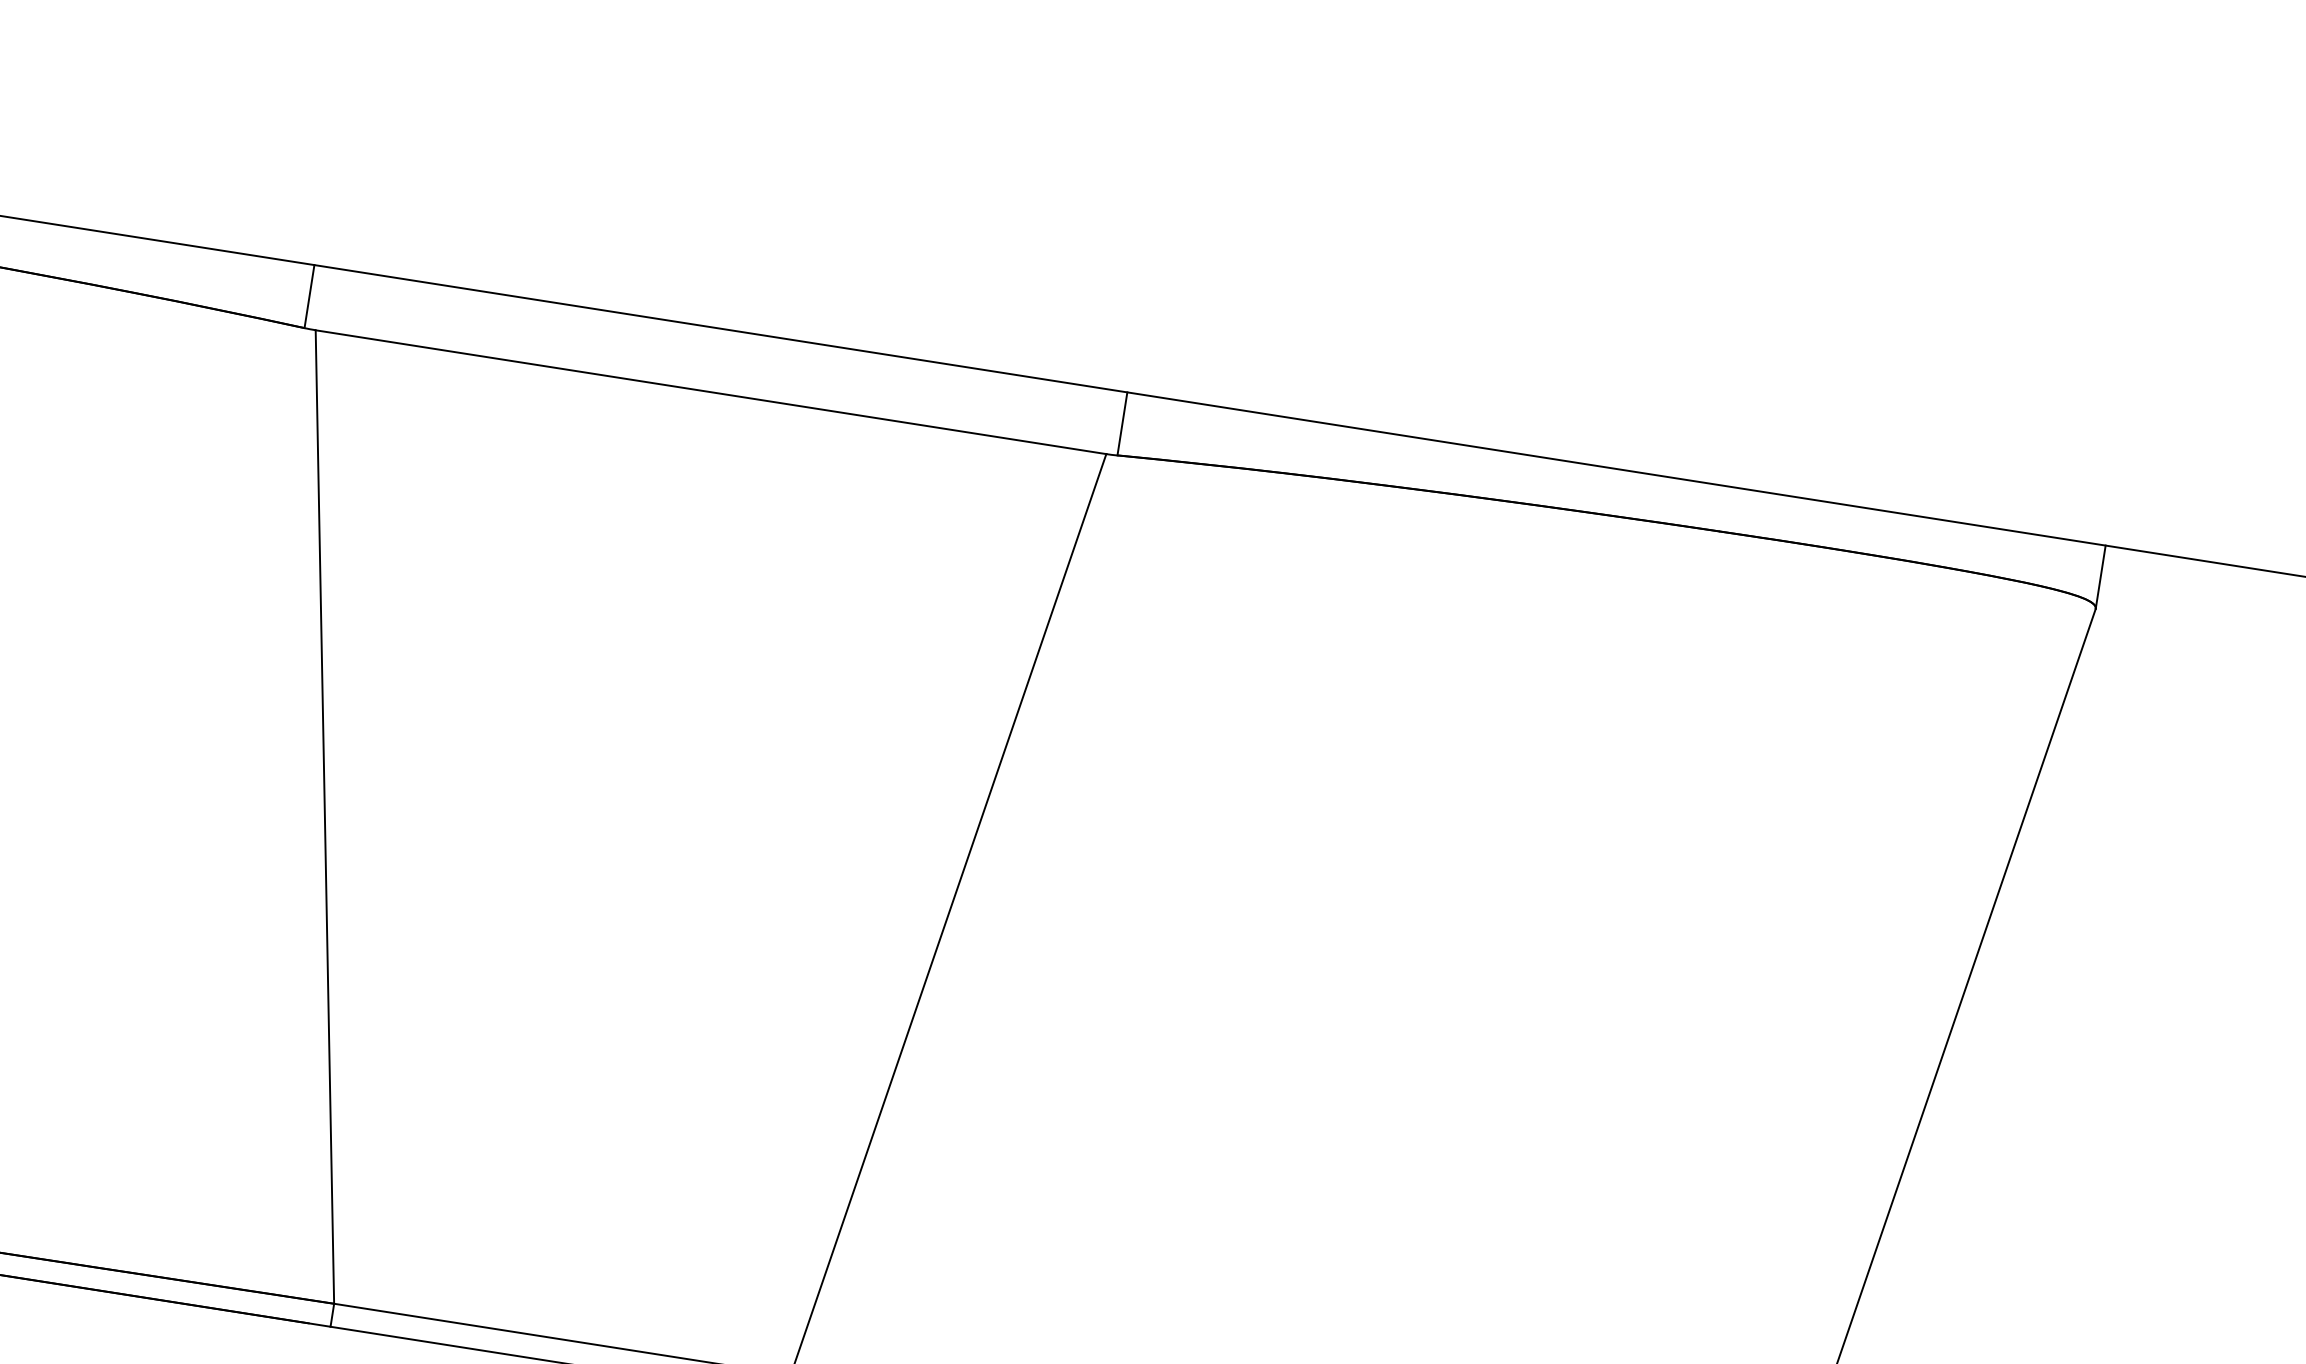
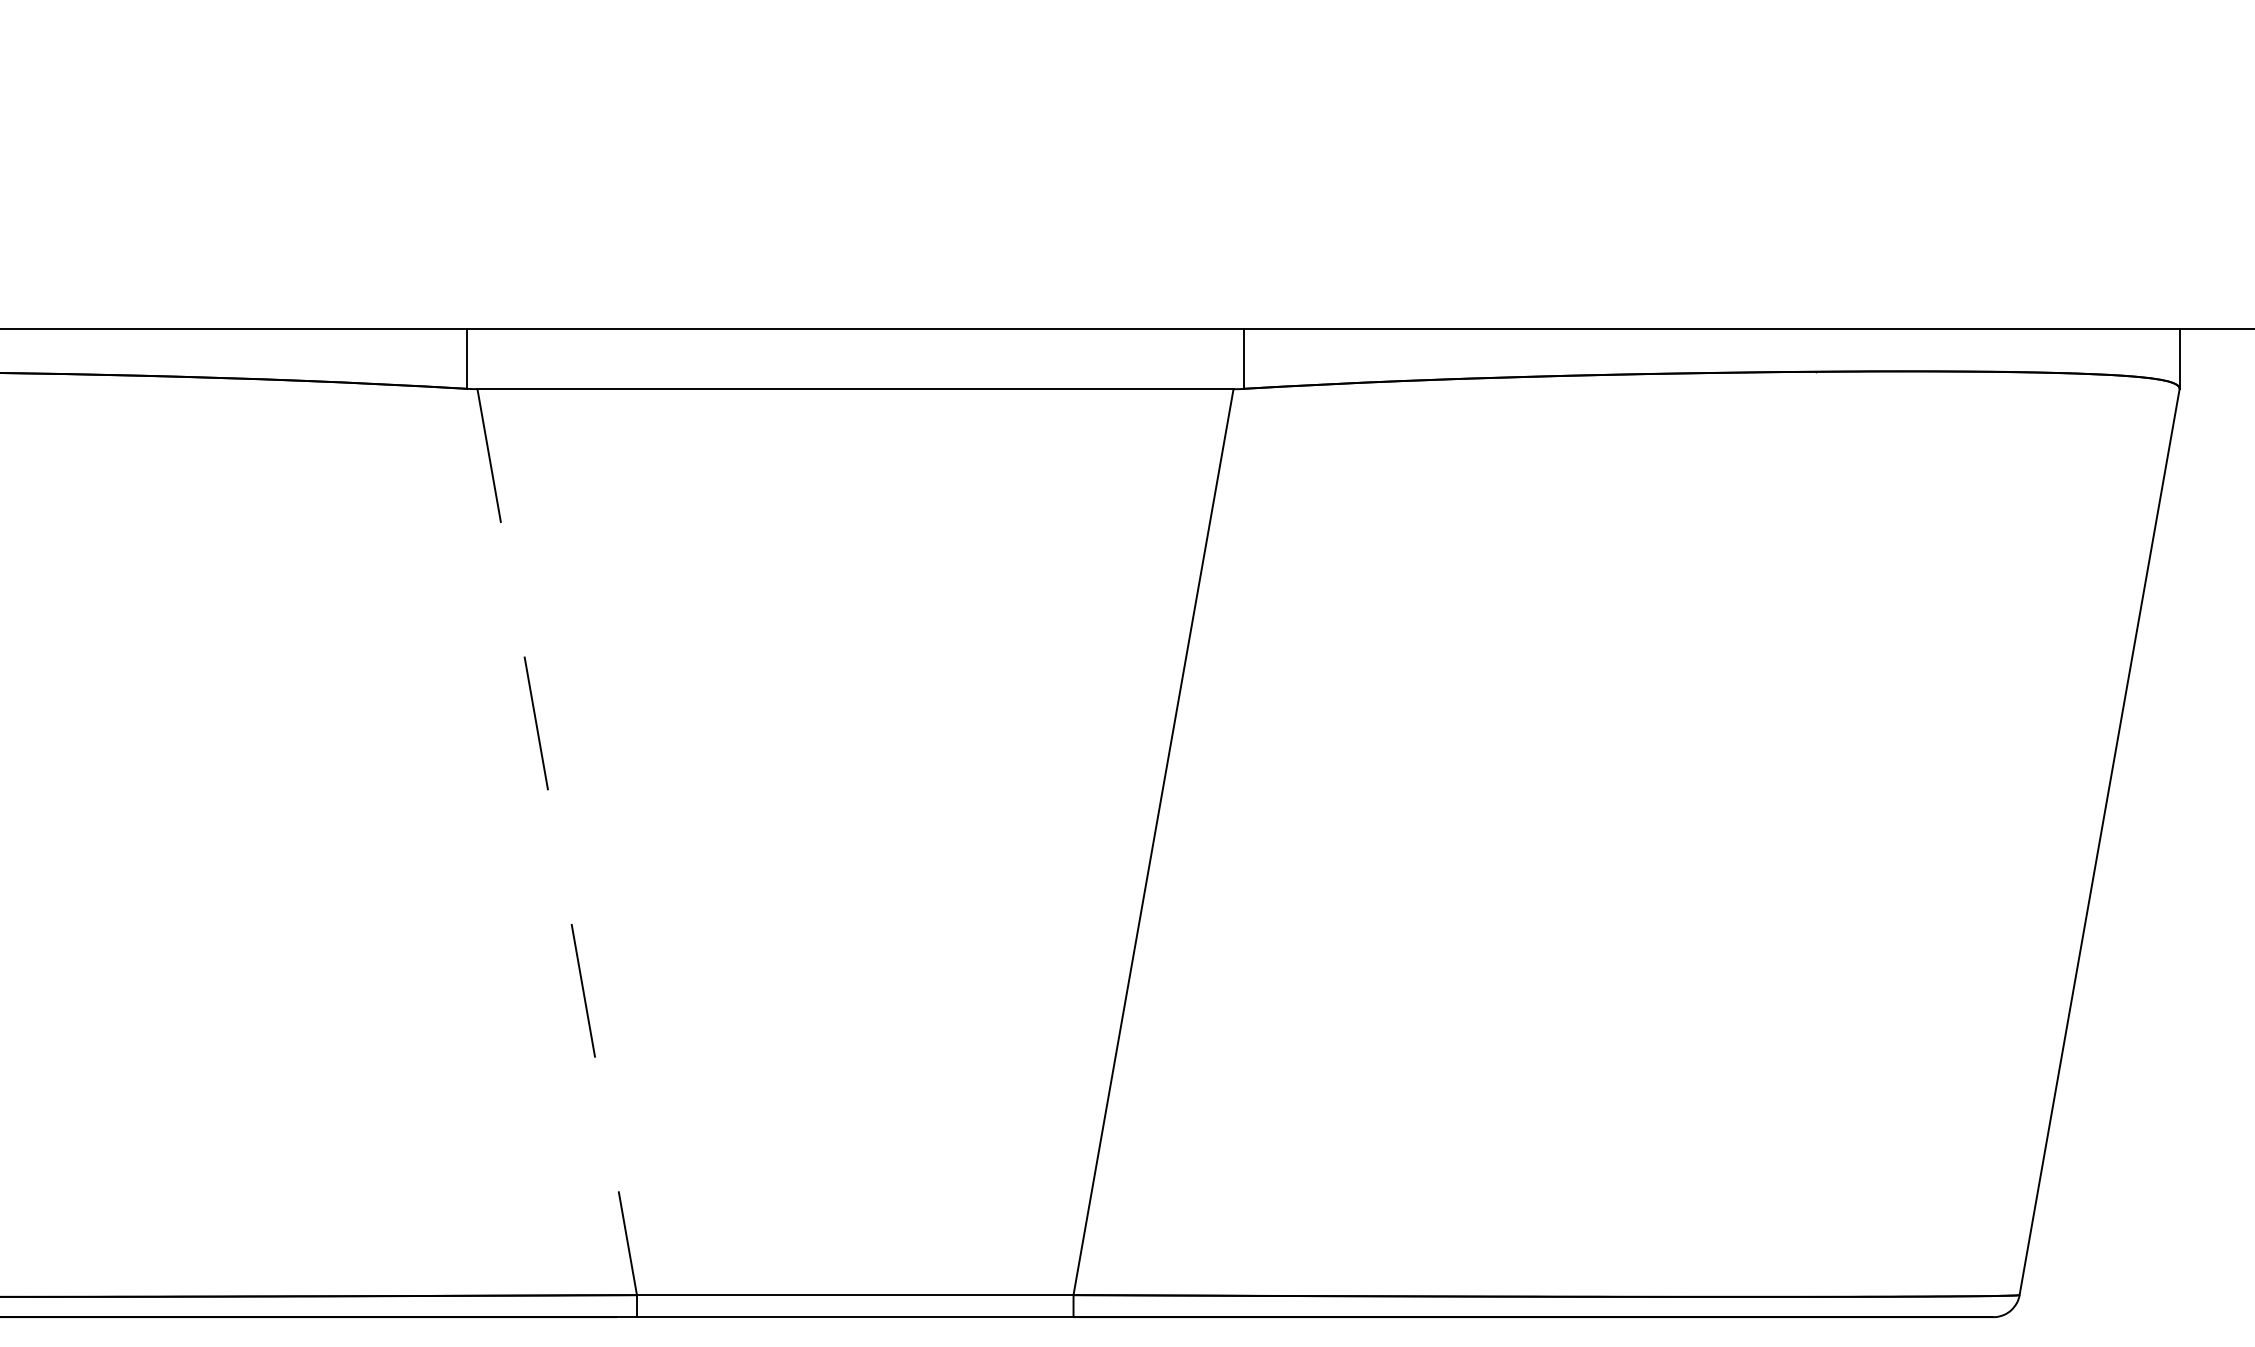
line: (325, 817) -> (557, 842), solid -> dashed

